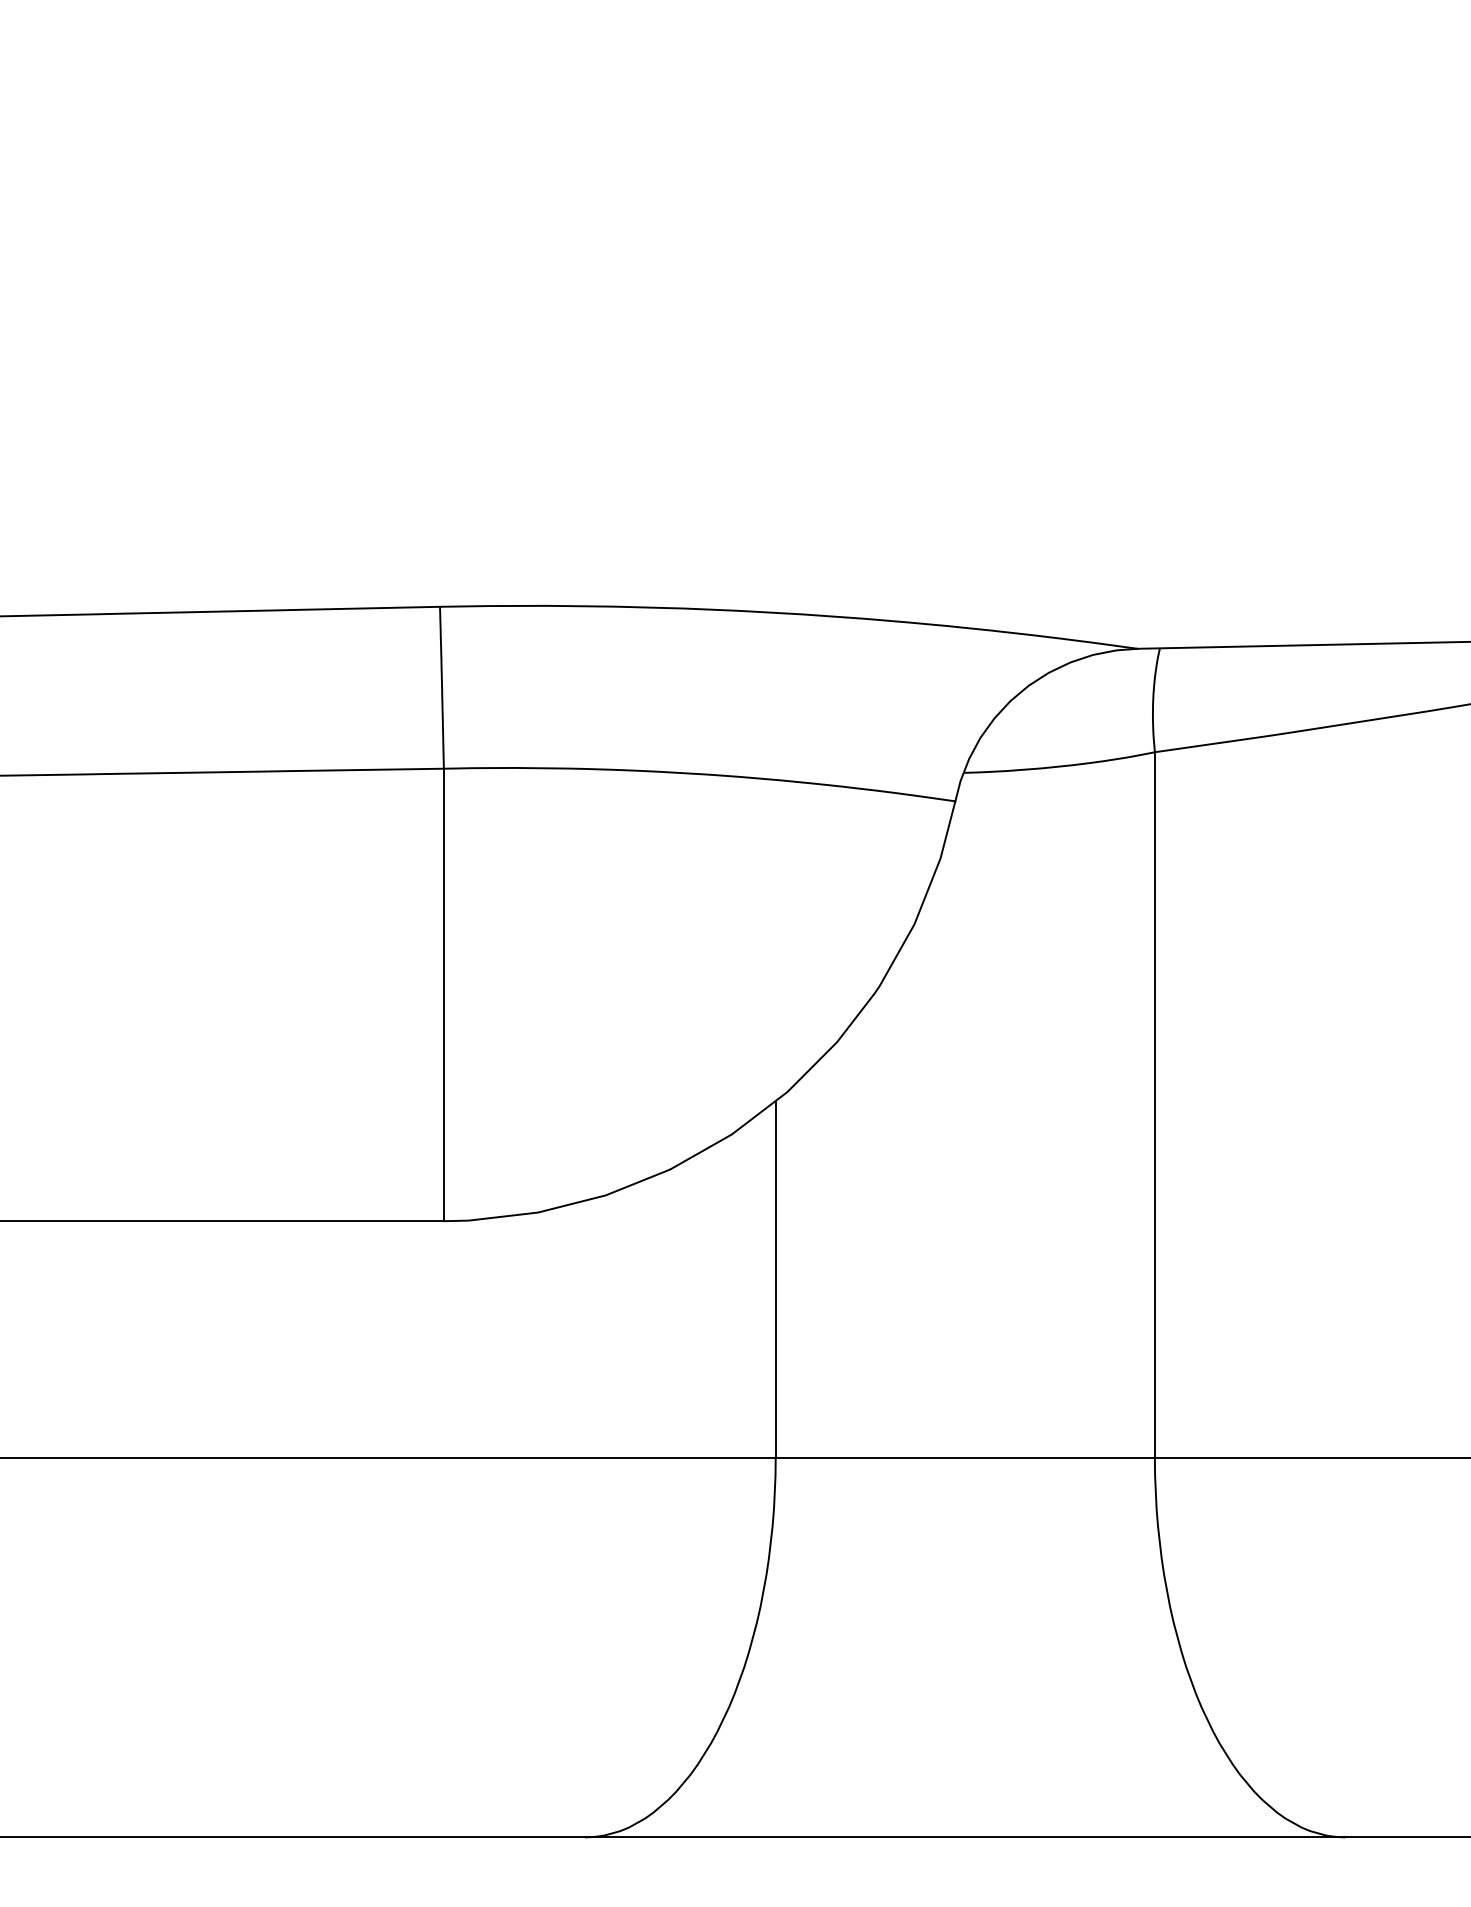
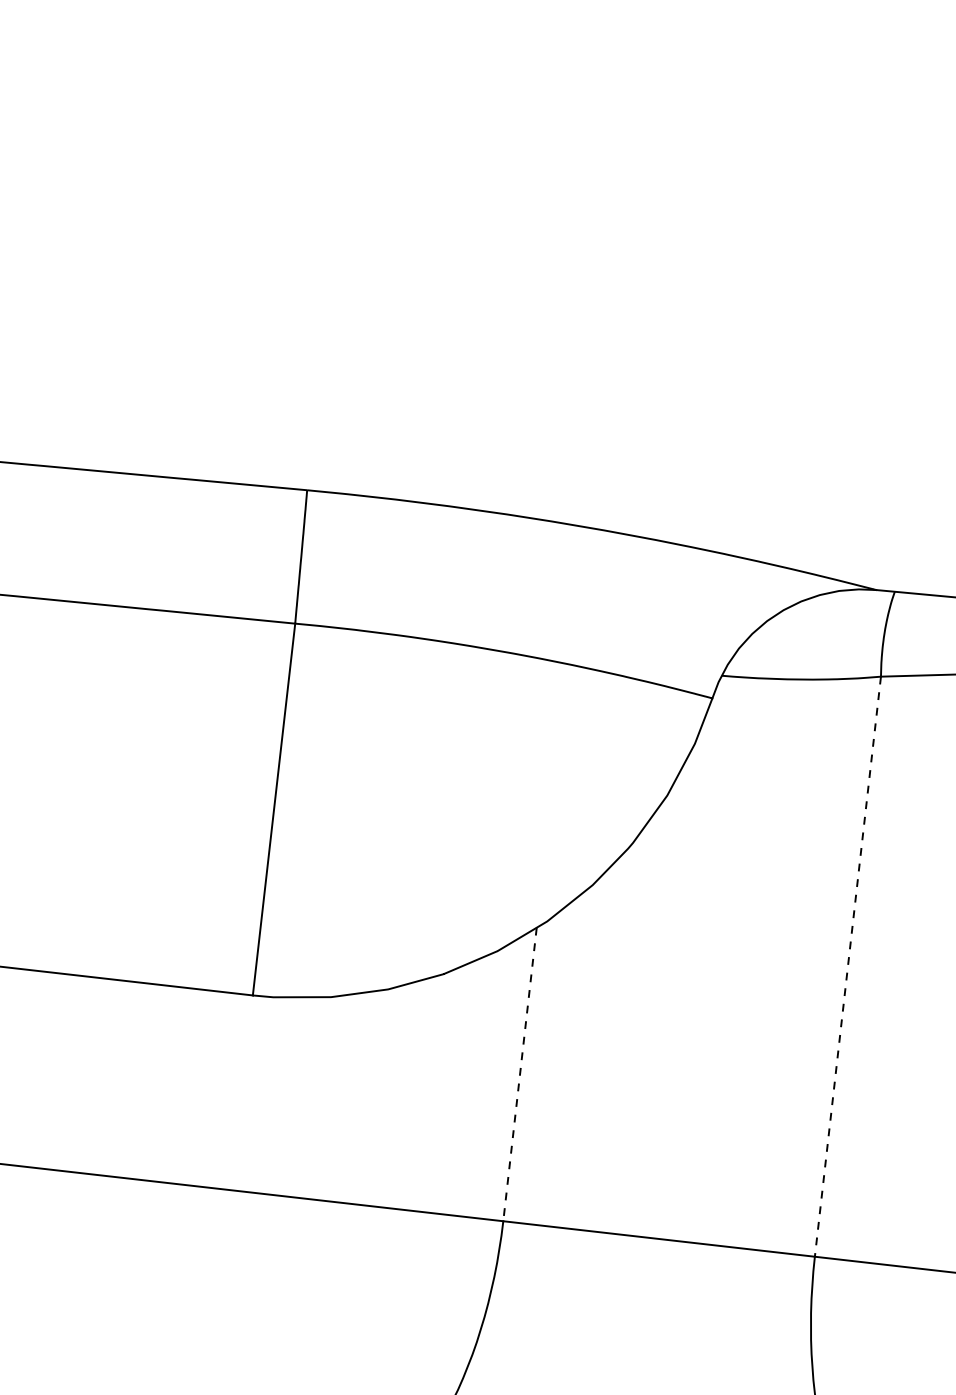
line: (1154, 1105) -> (847, 966), solid -> dashed
line: (775, 1279) -> (519, 1074), solid -> dashed

